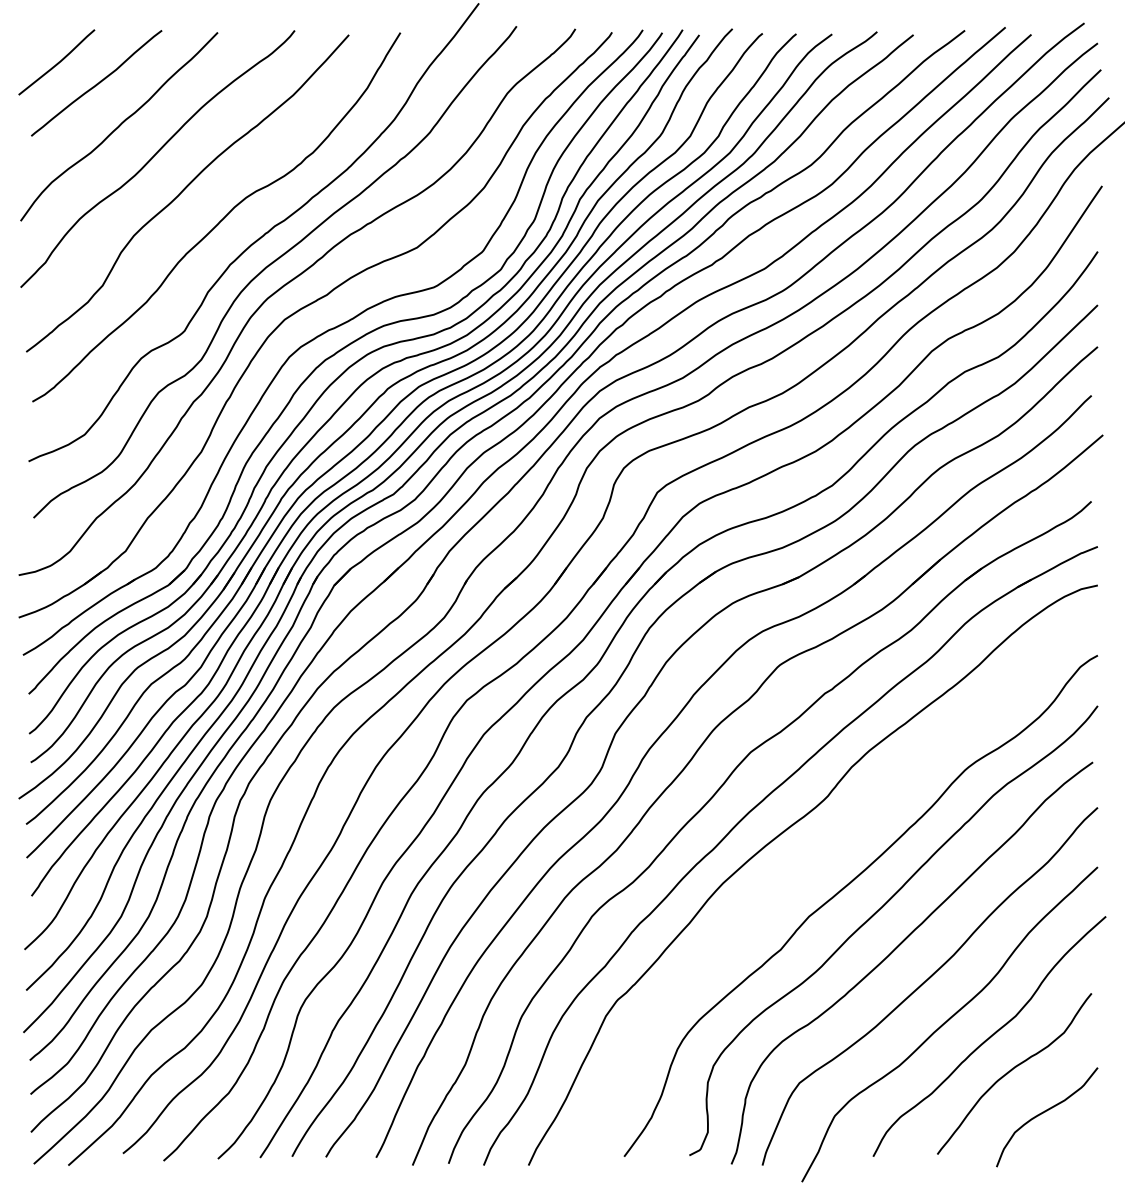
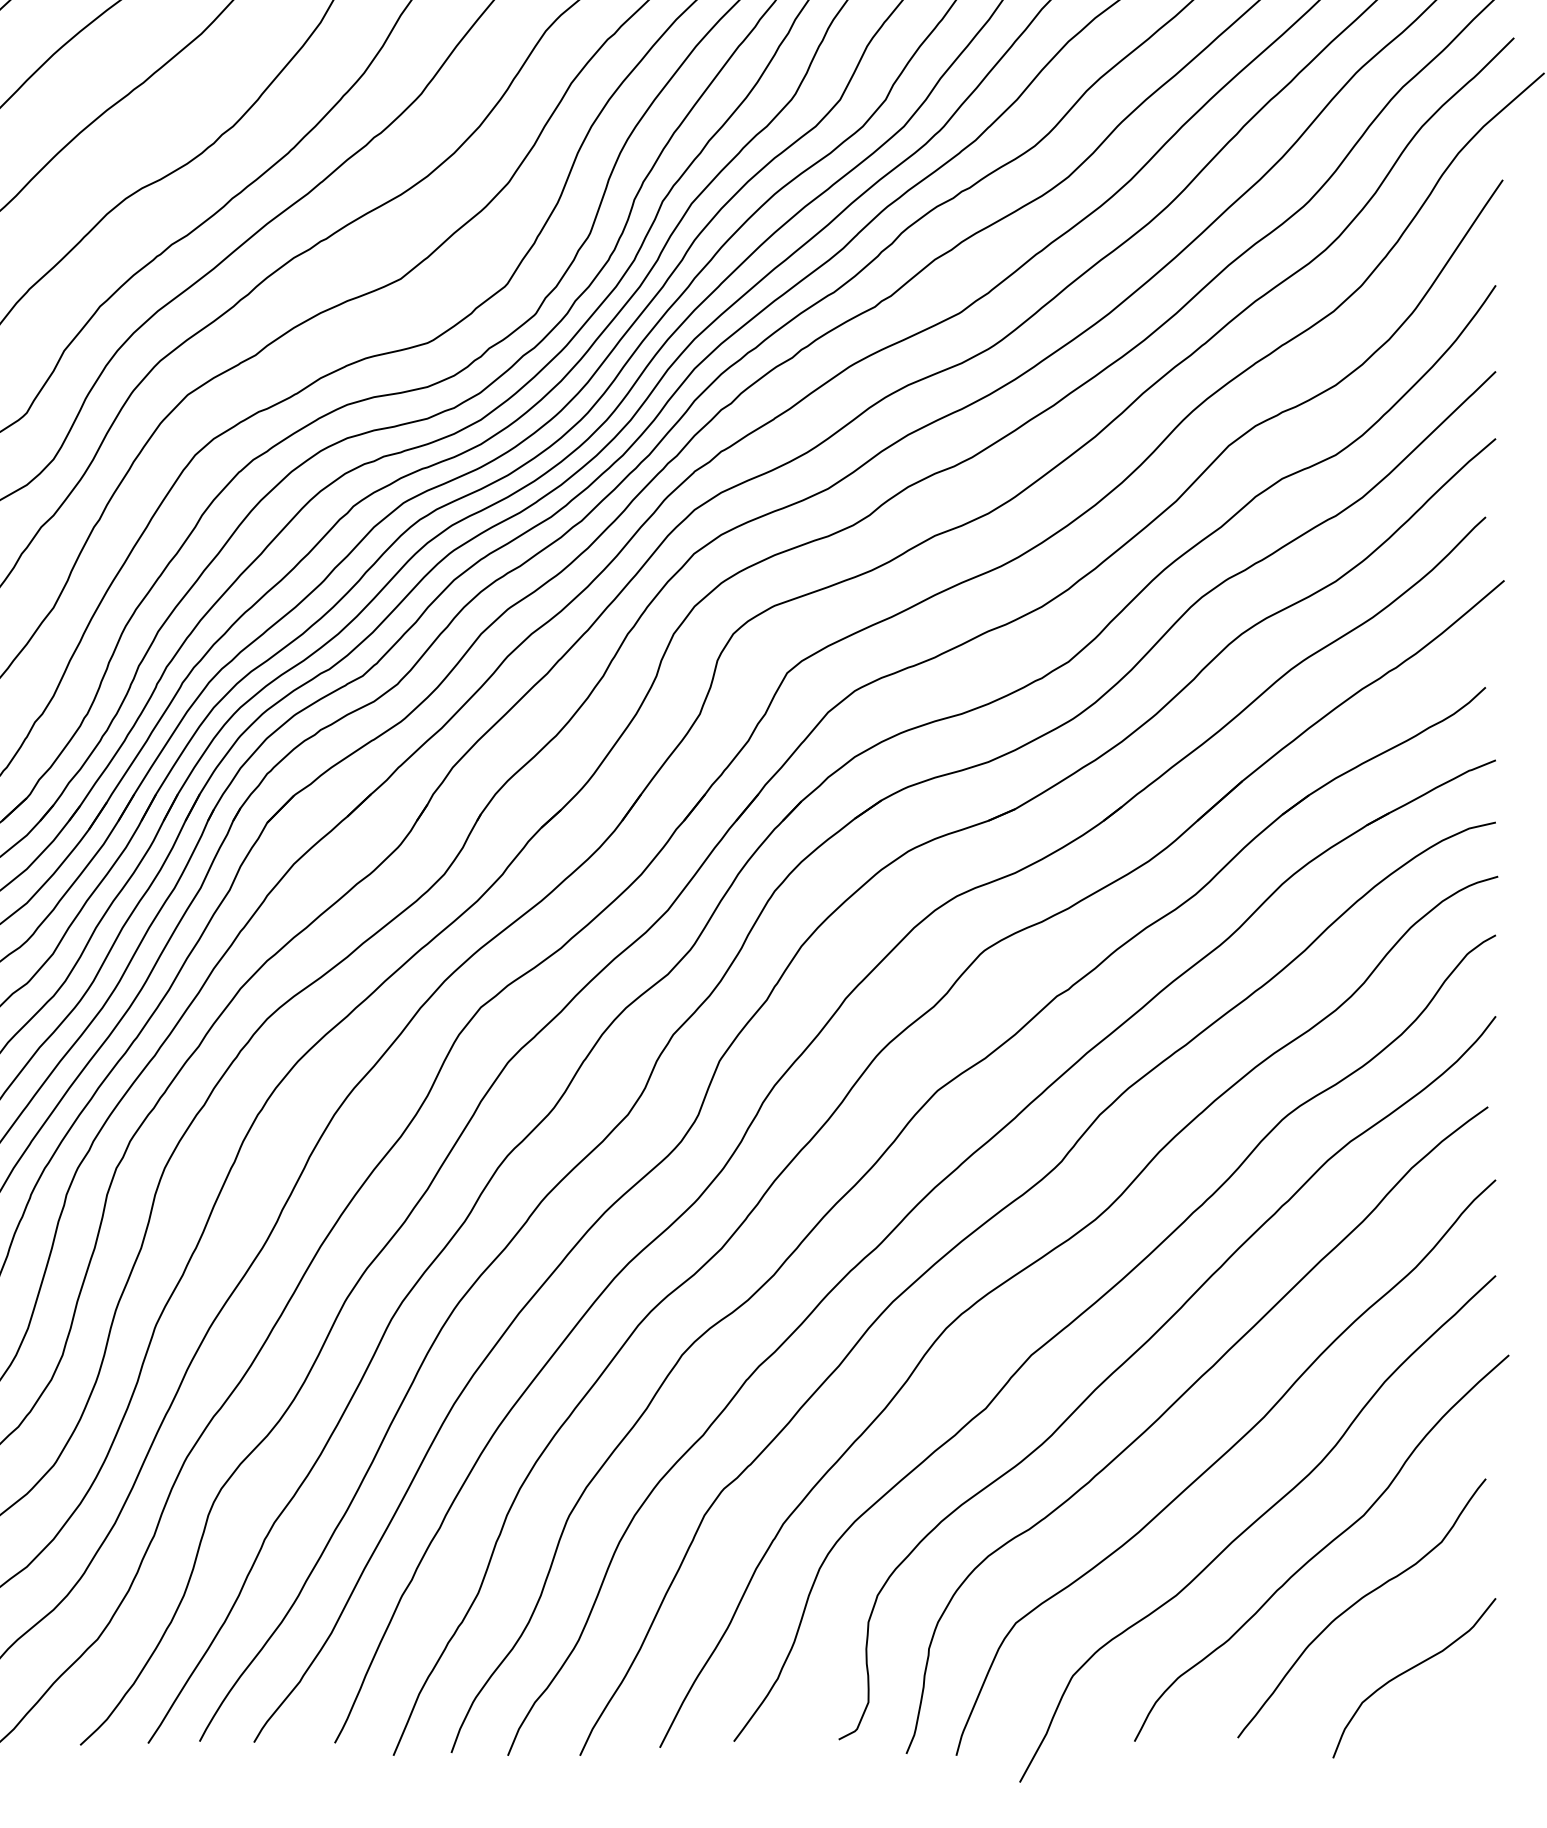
curve: (815, 857) -> (1041, 1260), added

